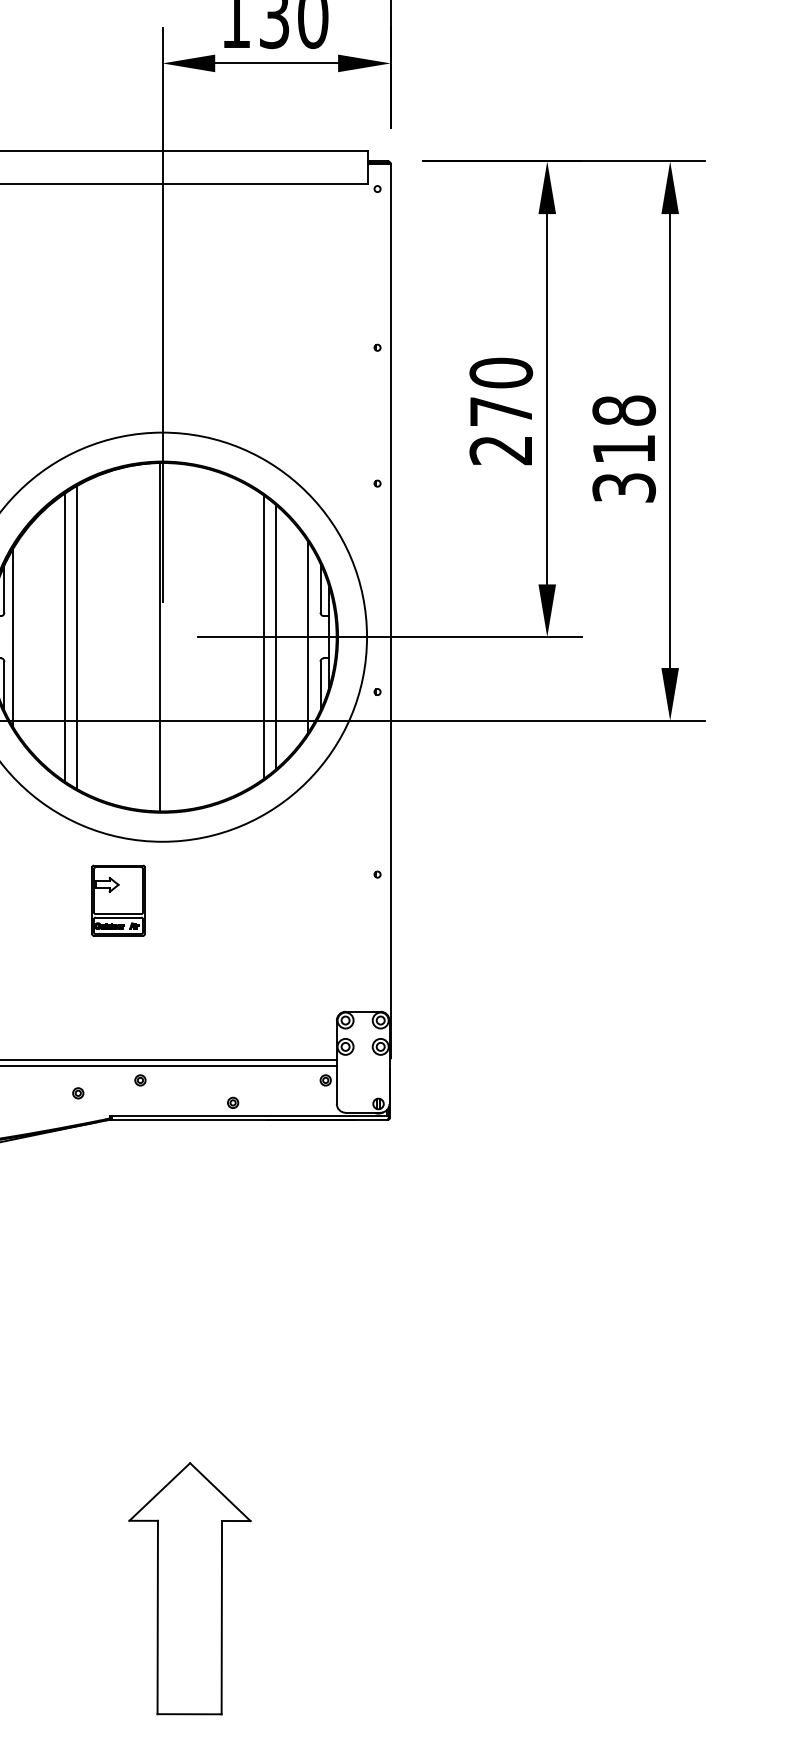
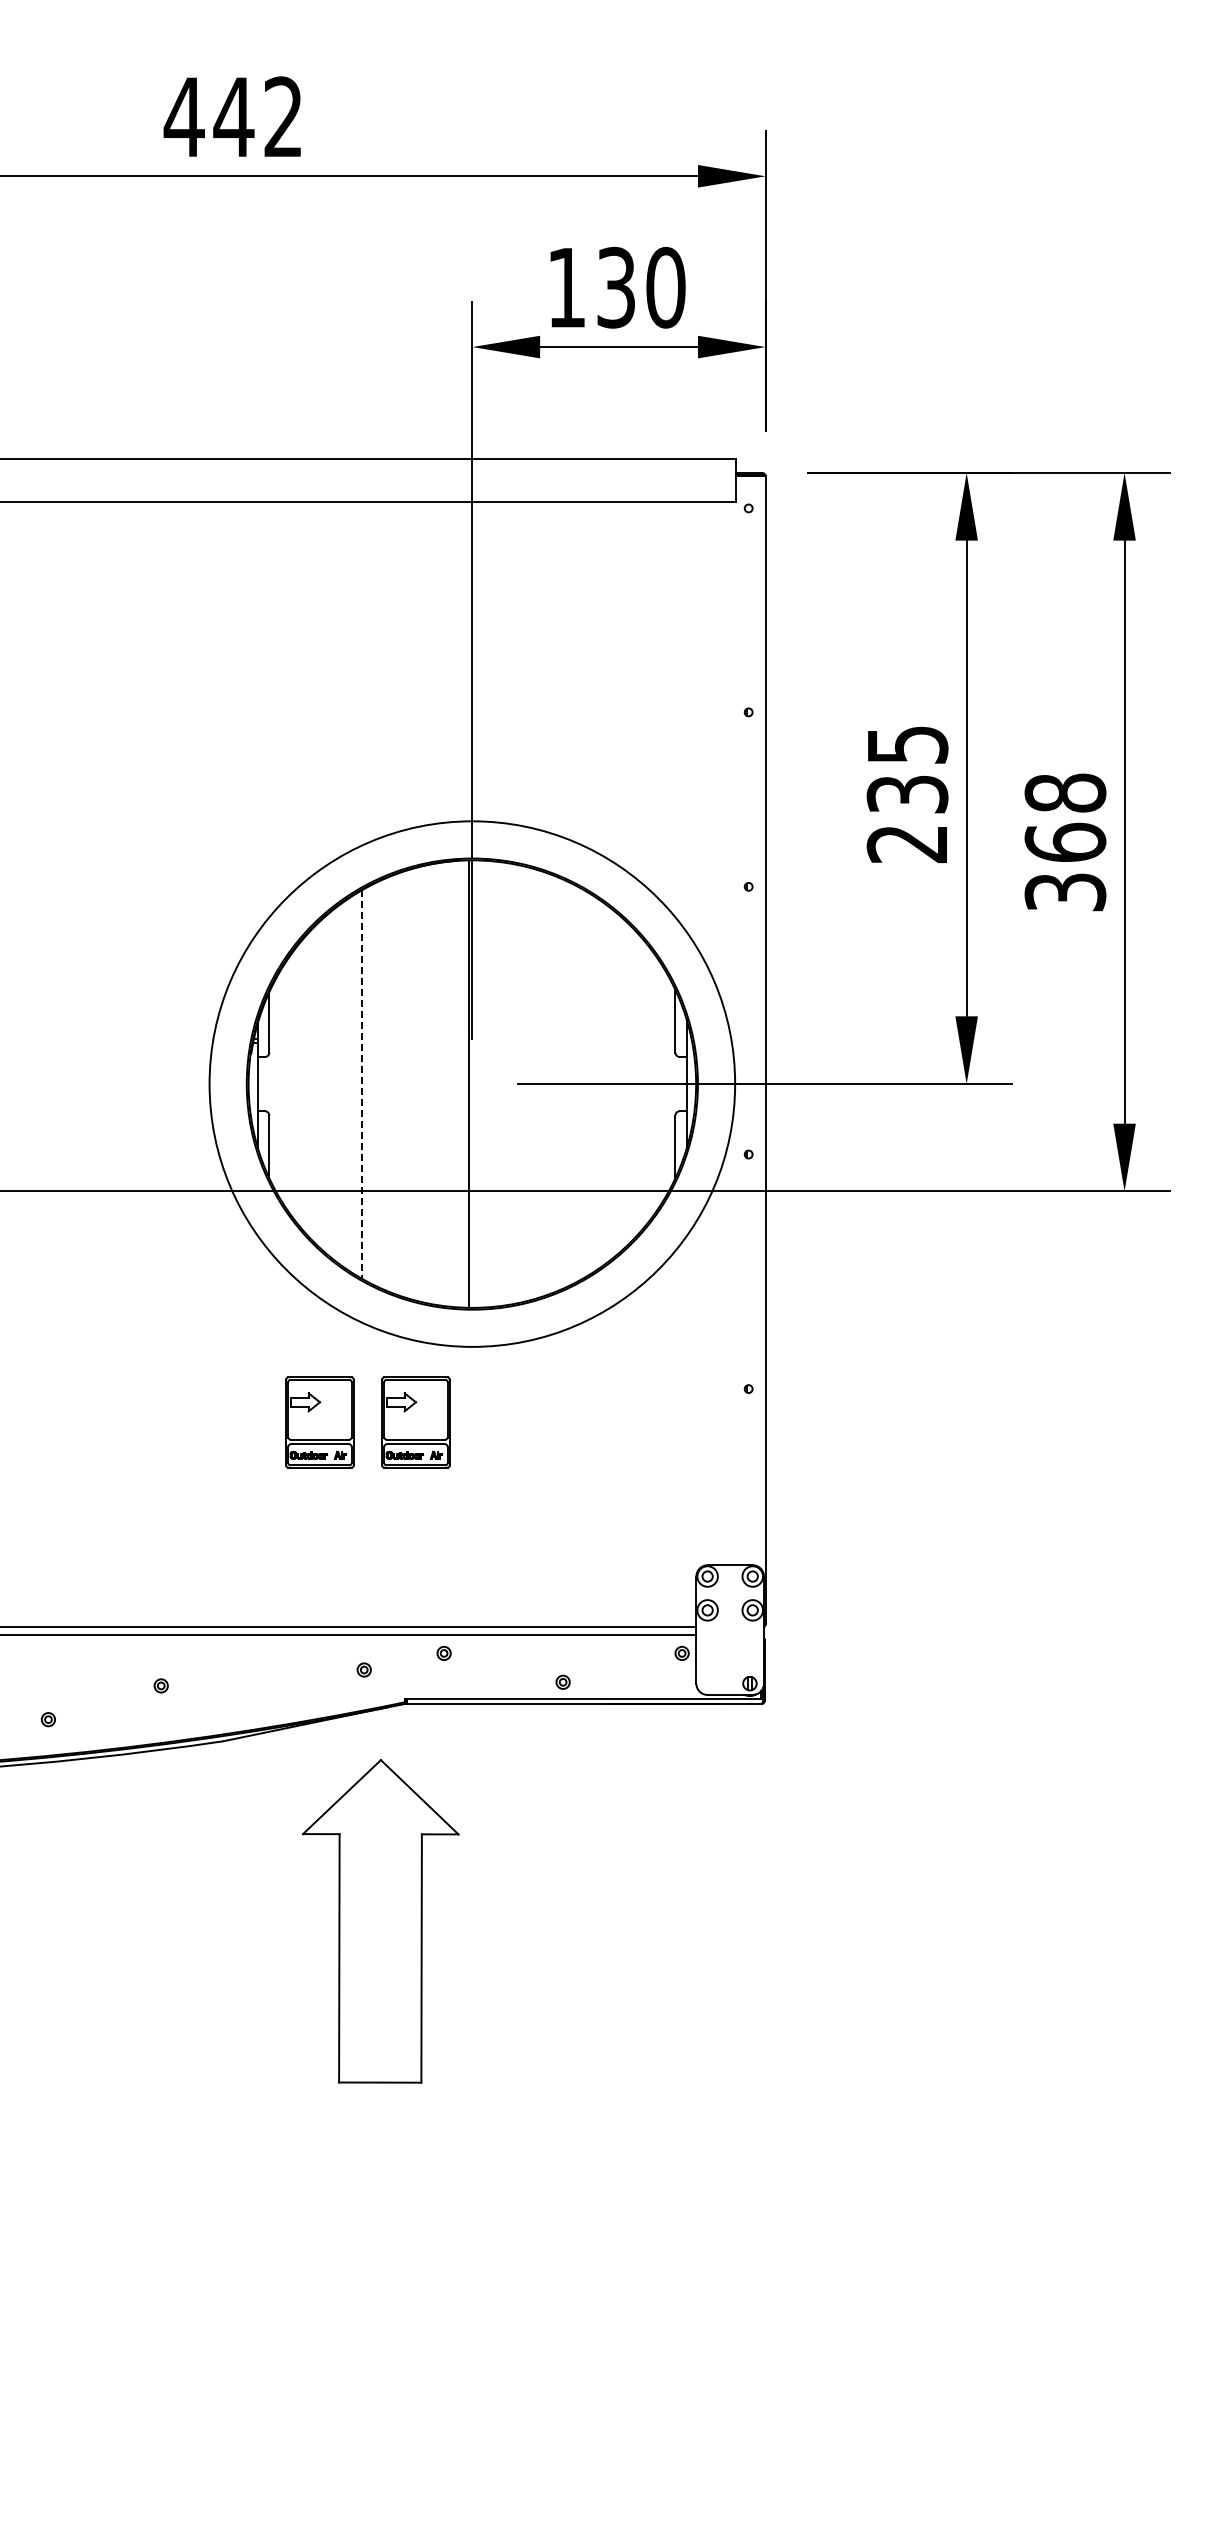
text: (501, 392) -> (907, 769), 270 -> 235
text: (624, 448) -> (1065, 841), 318 -> 368
line: (264, 636) -> (603, 1083), removed
line: (276, 636) -> (618, 1083), removed
line: (307, 636) -> (658, 1083), removed
line: (65, 637) -> (347, 1084), removed
line: (76, 637) -> (362, 1084), solid -> dashed
line: (12, 638) -> (279, 1085), removed
part: (43, 900) -> (319, 1422), added
part: (189, 1588) -> (380, 1921), moved

